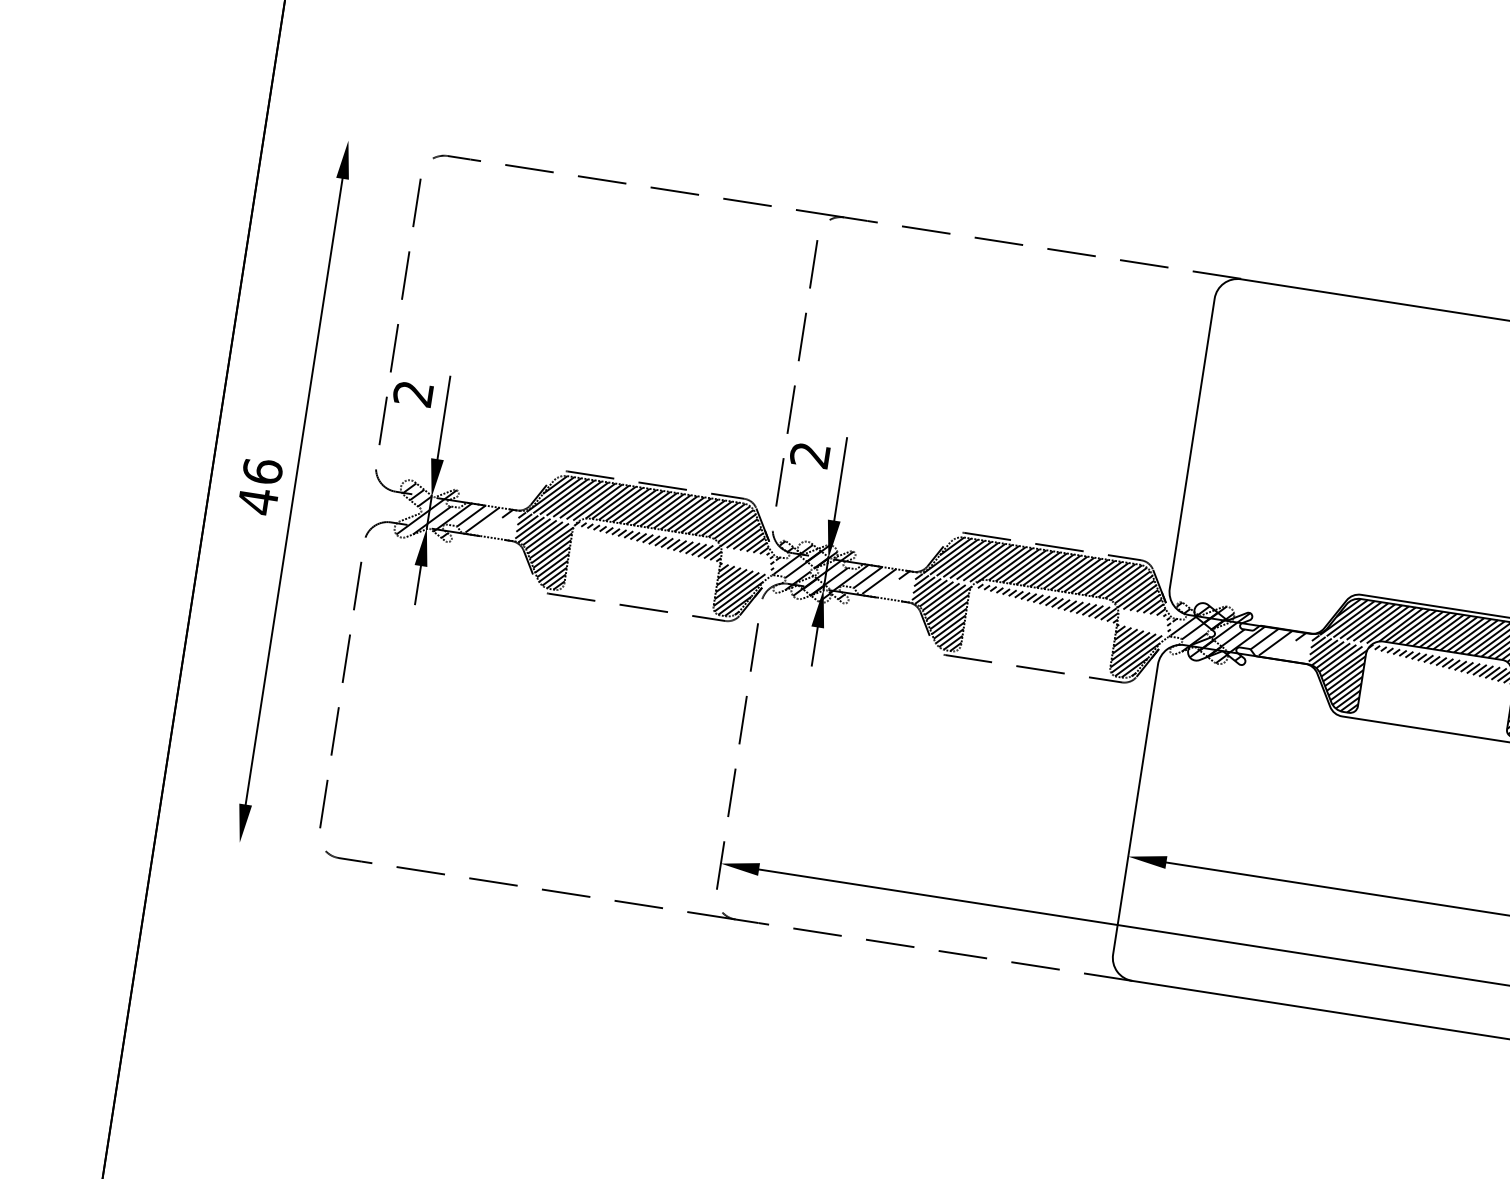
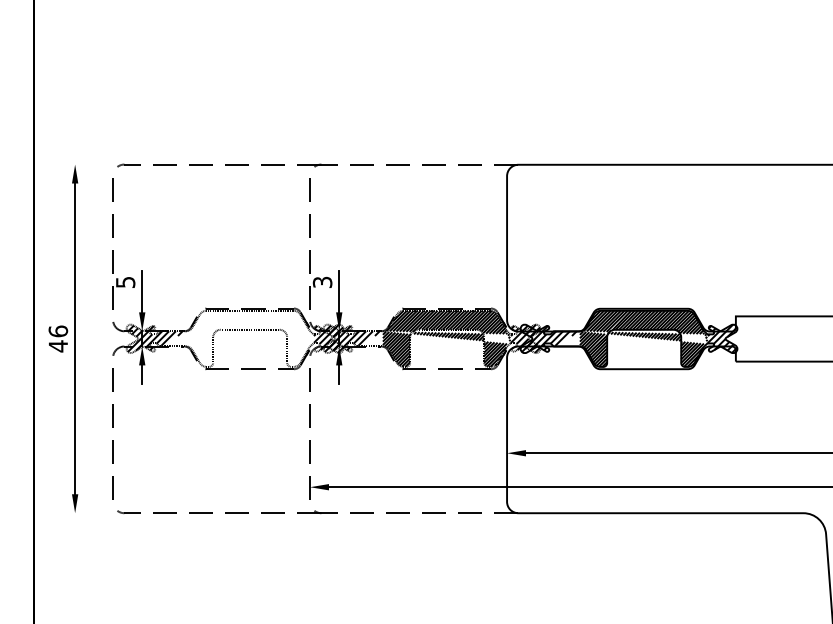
text: (413, 393) -> (125, 282), 2 -> 5
text: (810, 453) -> (322, 281), 2 -> 3
hatch: (645, 545) -> (249, 338), removed

